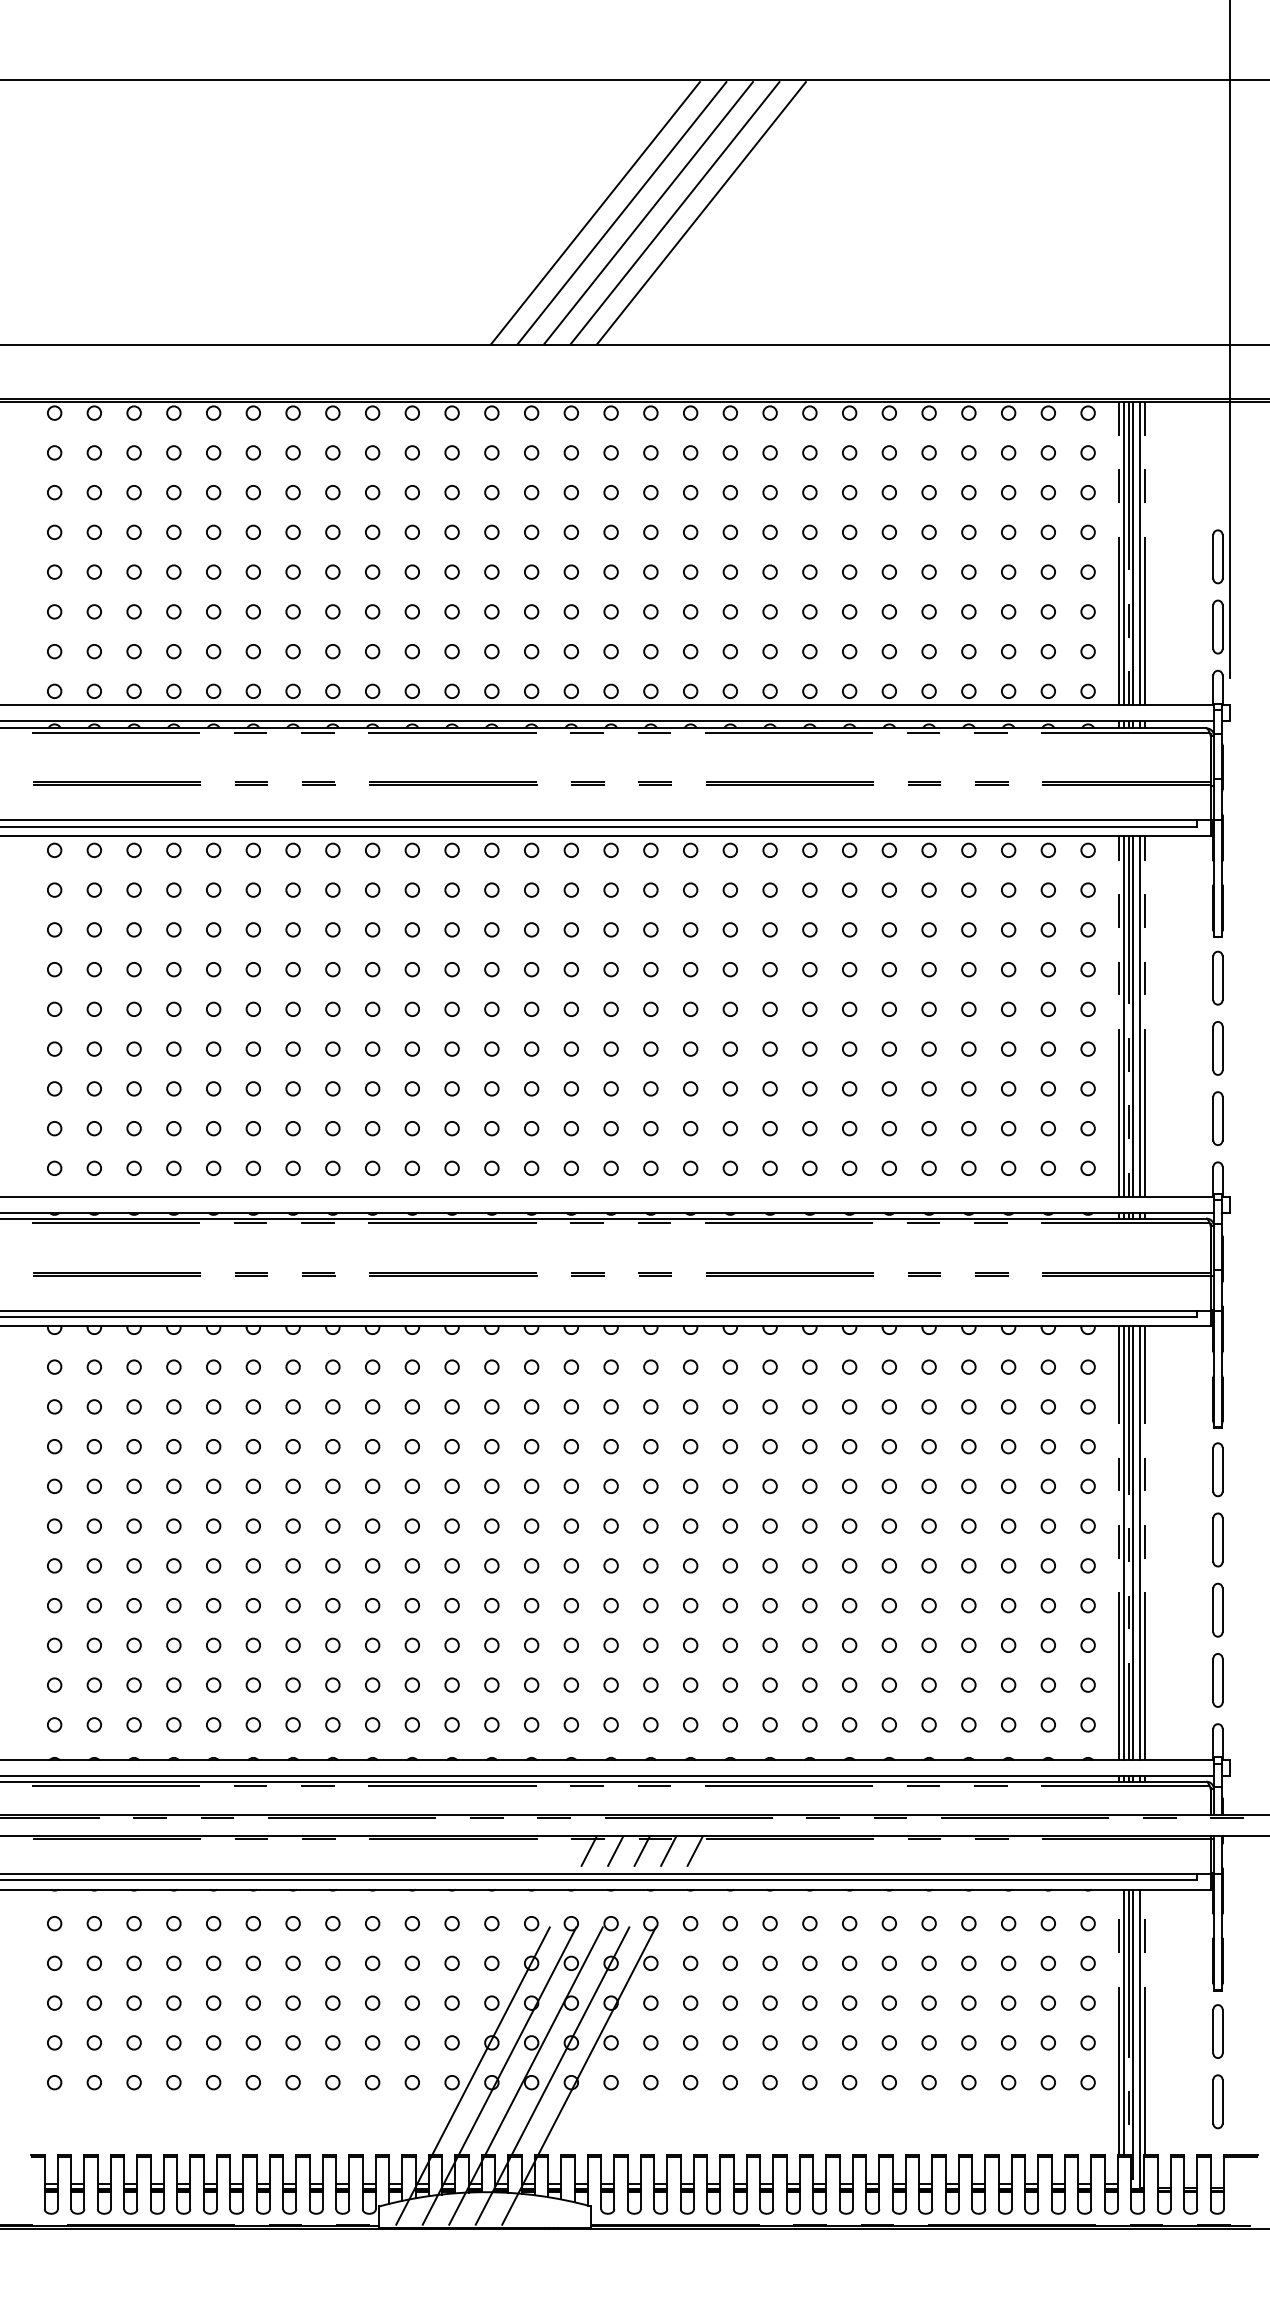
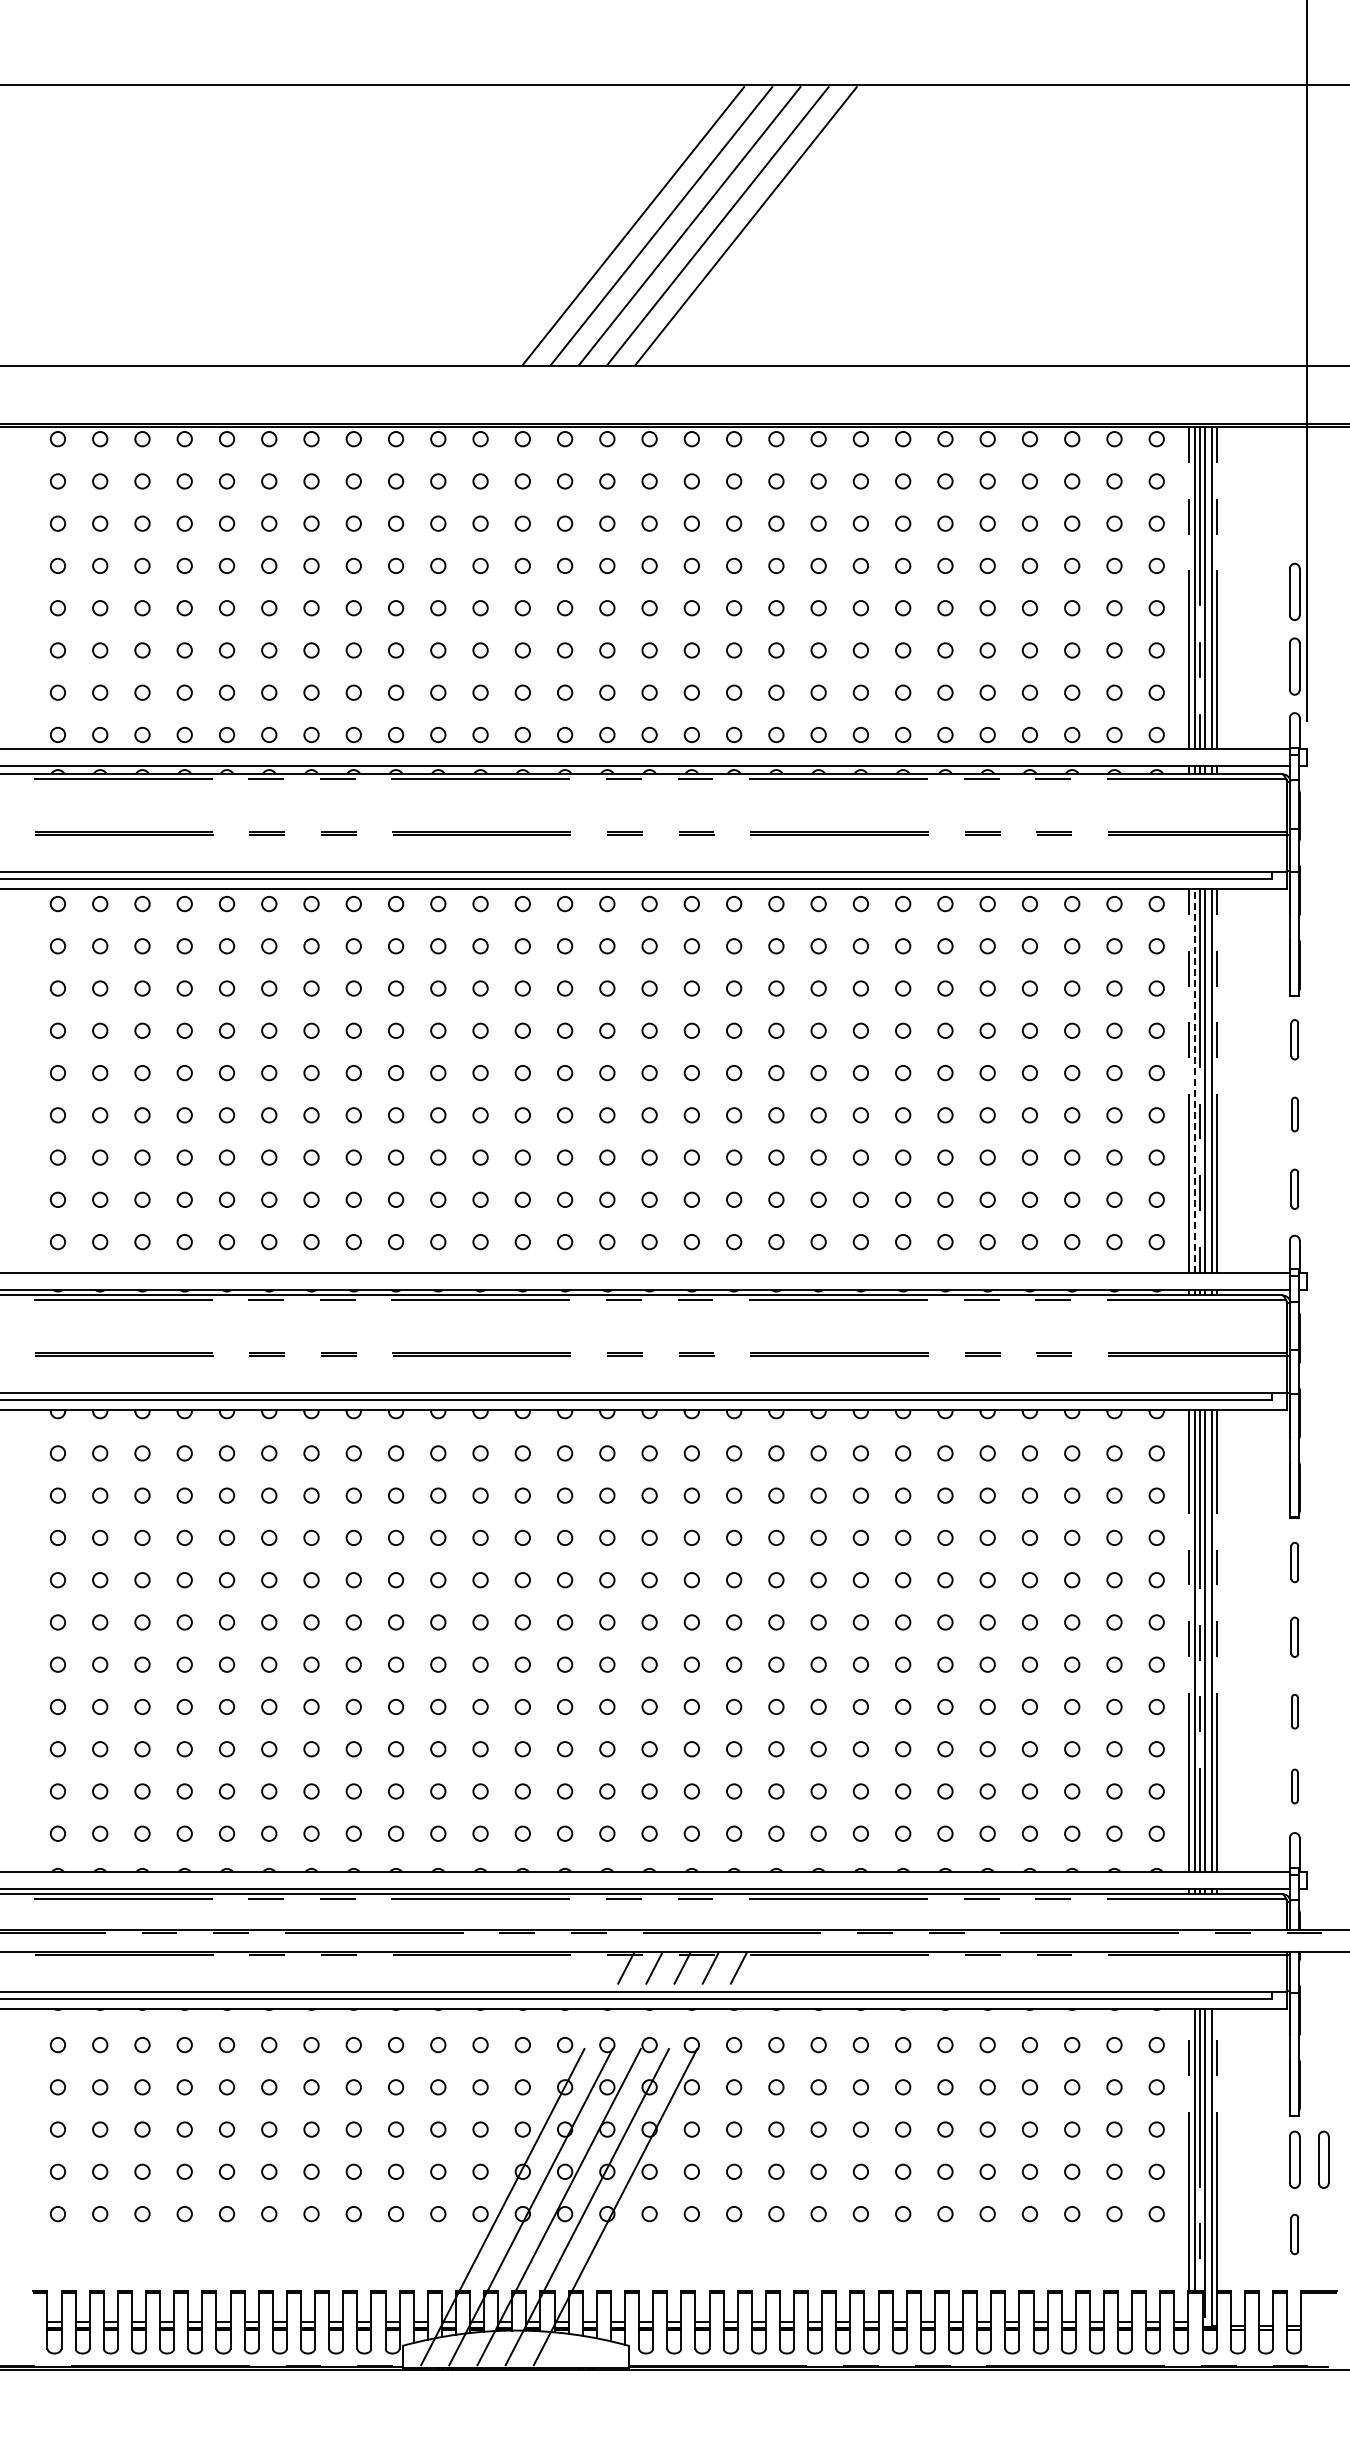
part: (1217, 977) -> (1294, 1039), size x0.7
line: (1123, 1016) -> (1194, 1080), solid -> dashed
part: (1217, 1048) -> (1294, 1114), size x0.6
part: (1217, 1118) -> (1294, 1189), size x0.7
part: (1217, 1469) -> (1294, 1562), size x0.7
part: (1217, 1540) -> (1294, 1637), size x0.7
part: (1217, 1609) -> (1294, 1711), size x0.6
part: (1217, 1680) -> (1294, 1786), size x0.6
part: (1244, 2031) -> (1323, 2159), added
part: (1217, 2101) -> (1294, 2234), size x0.7

